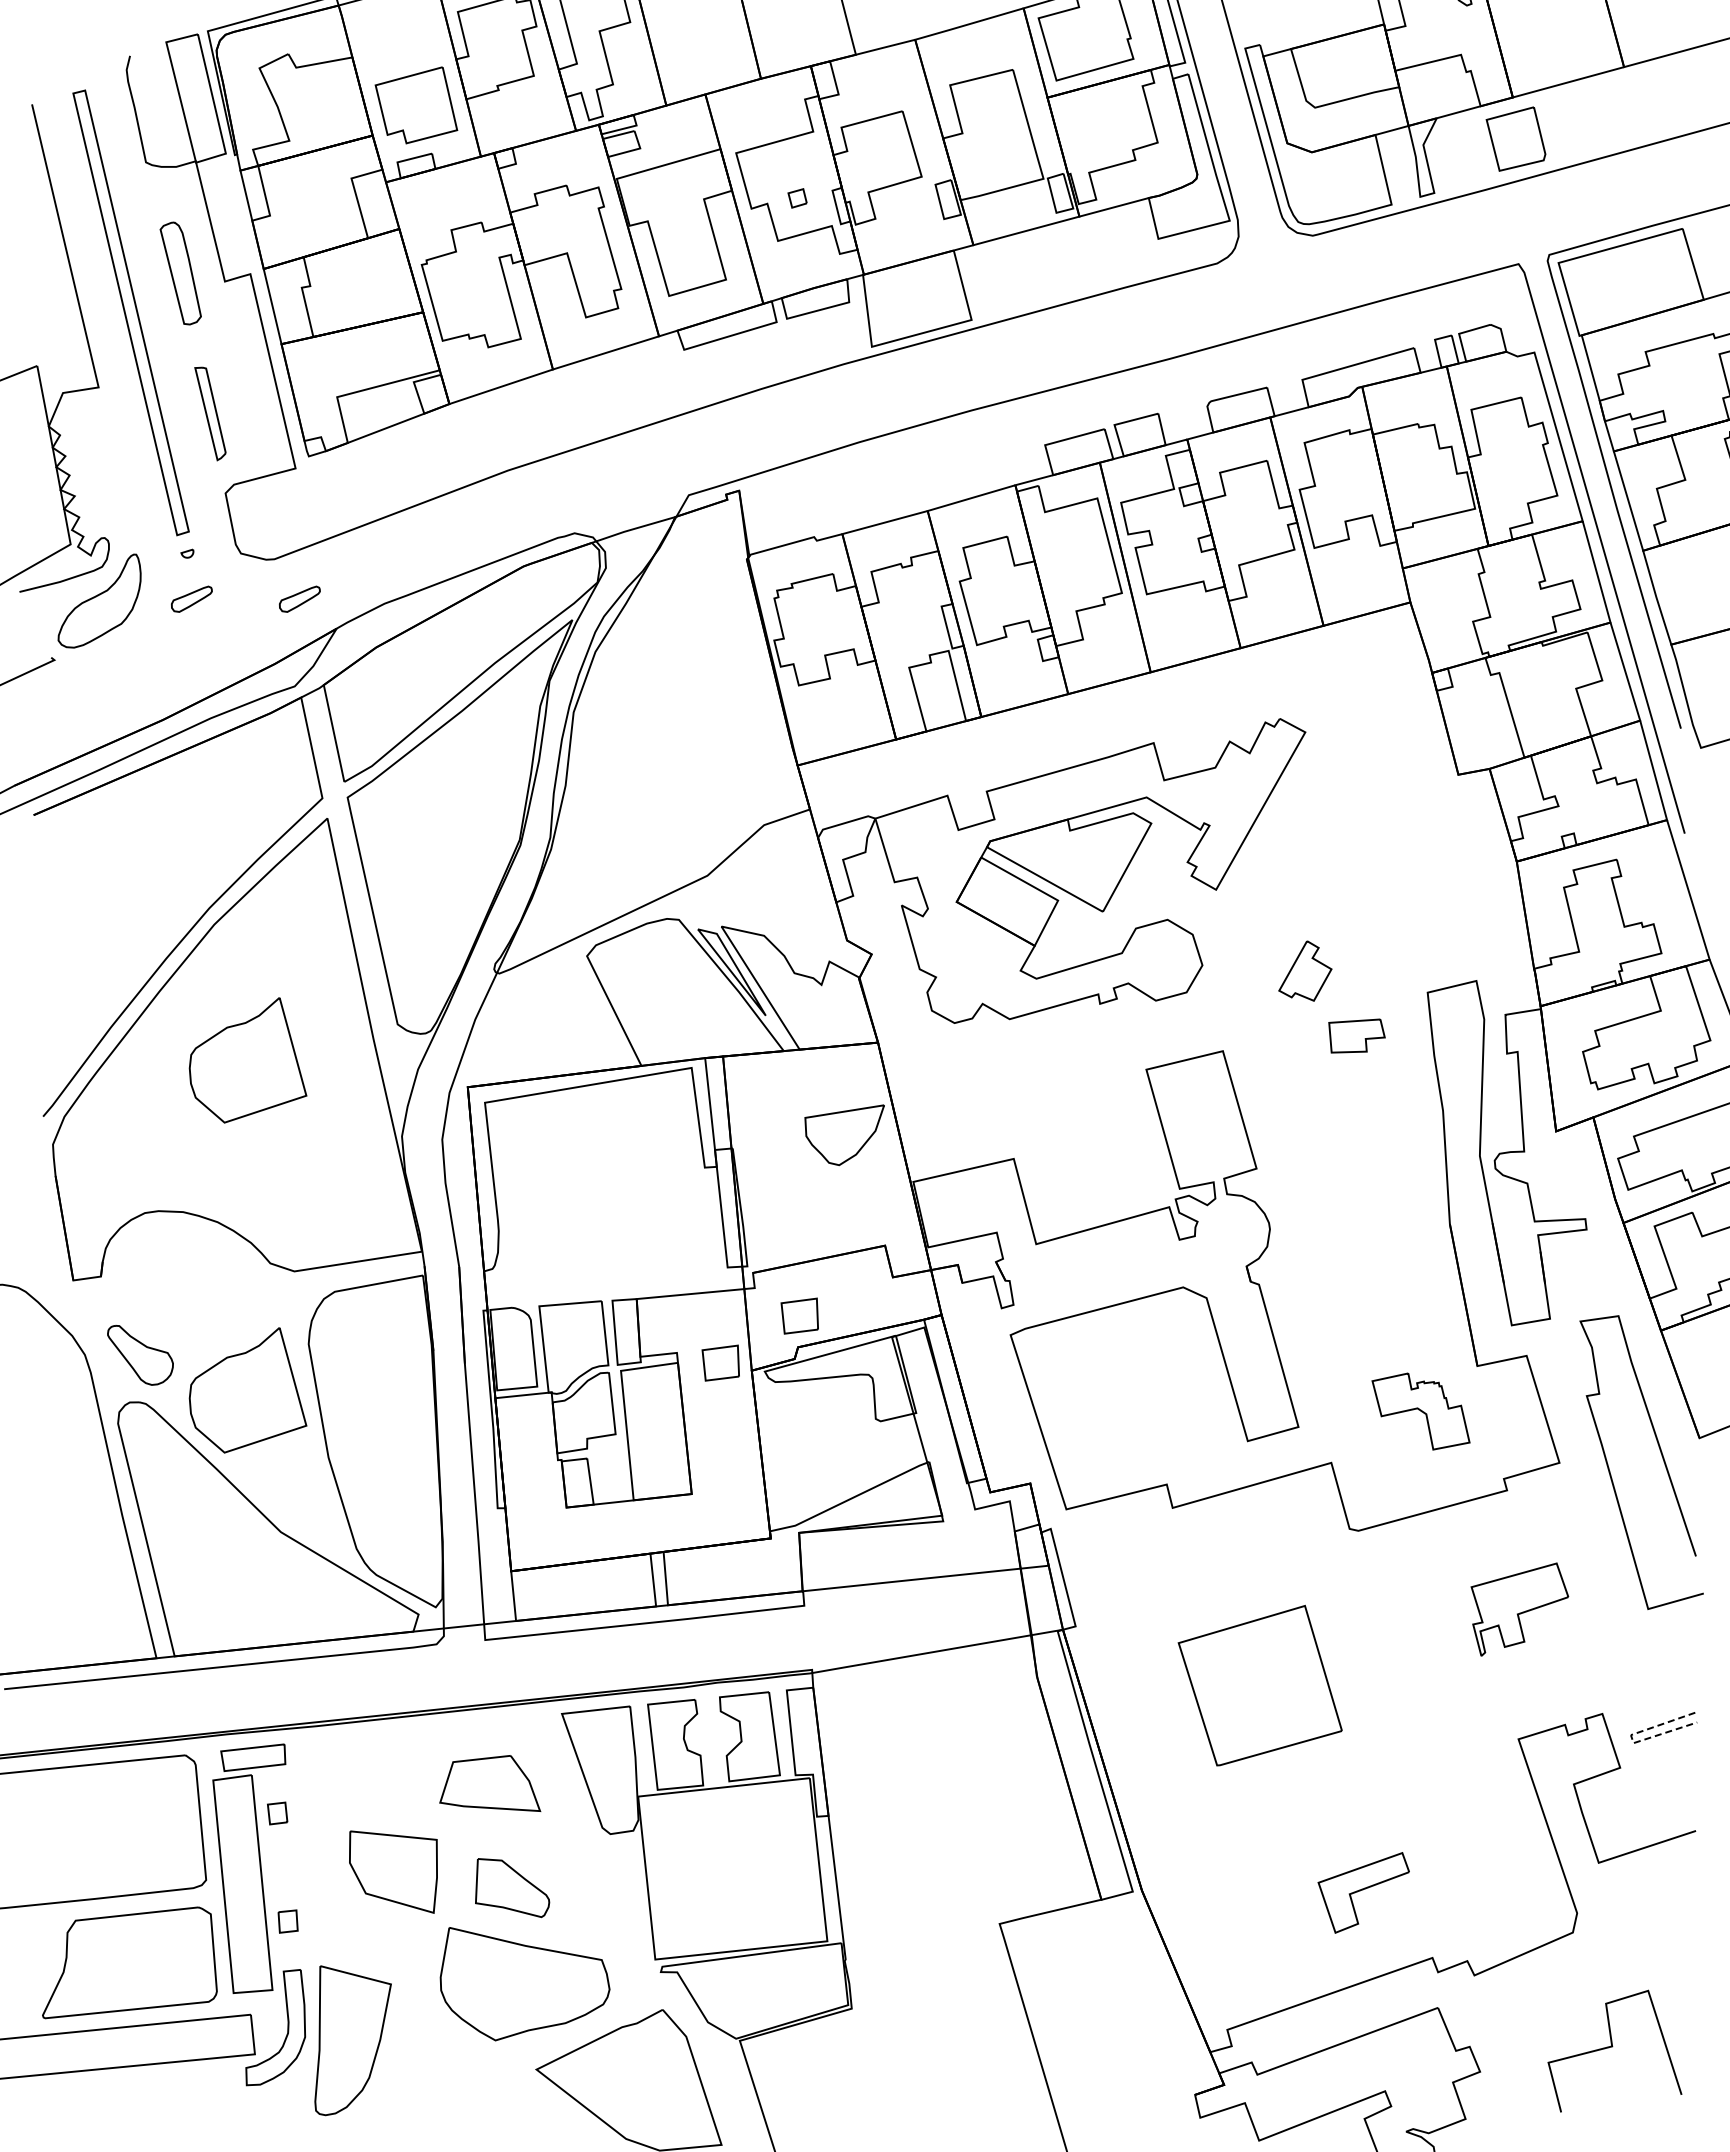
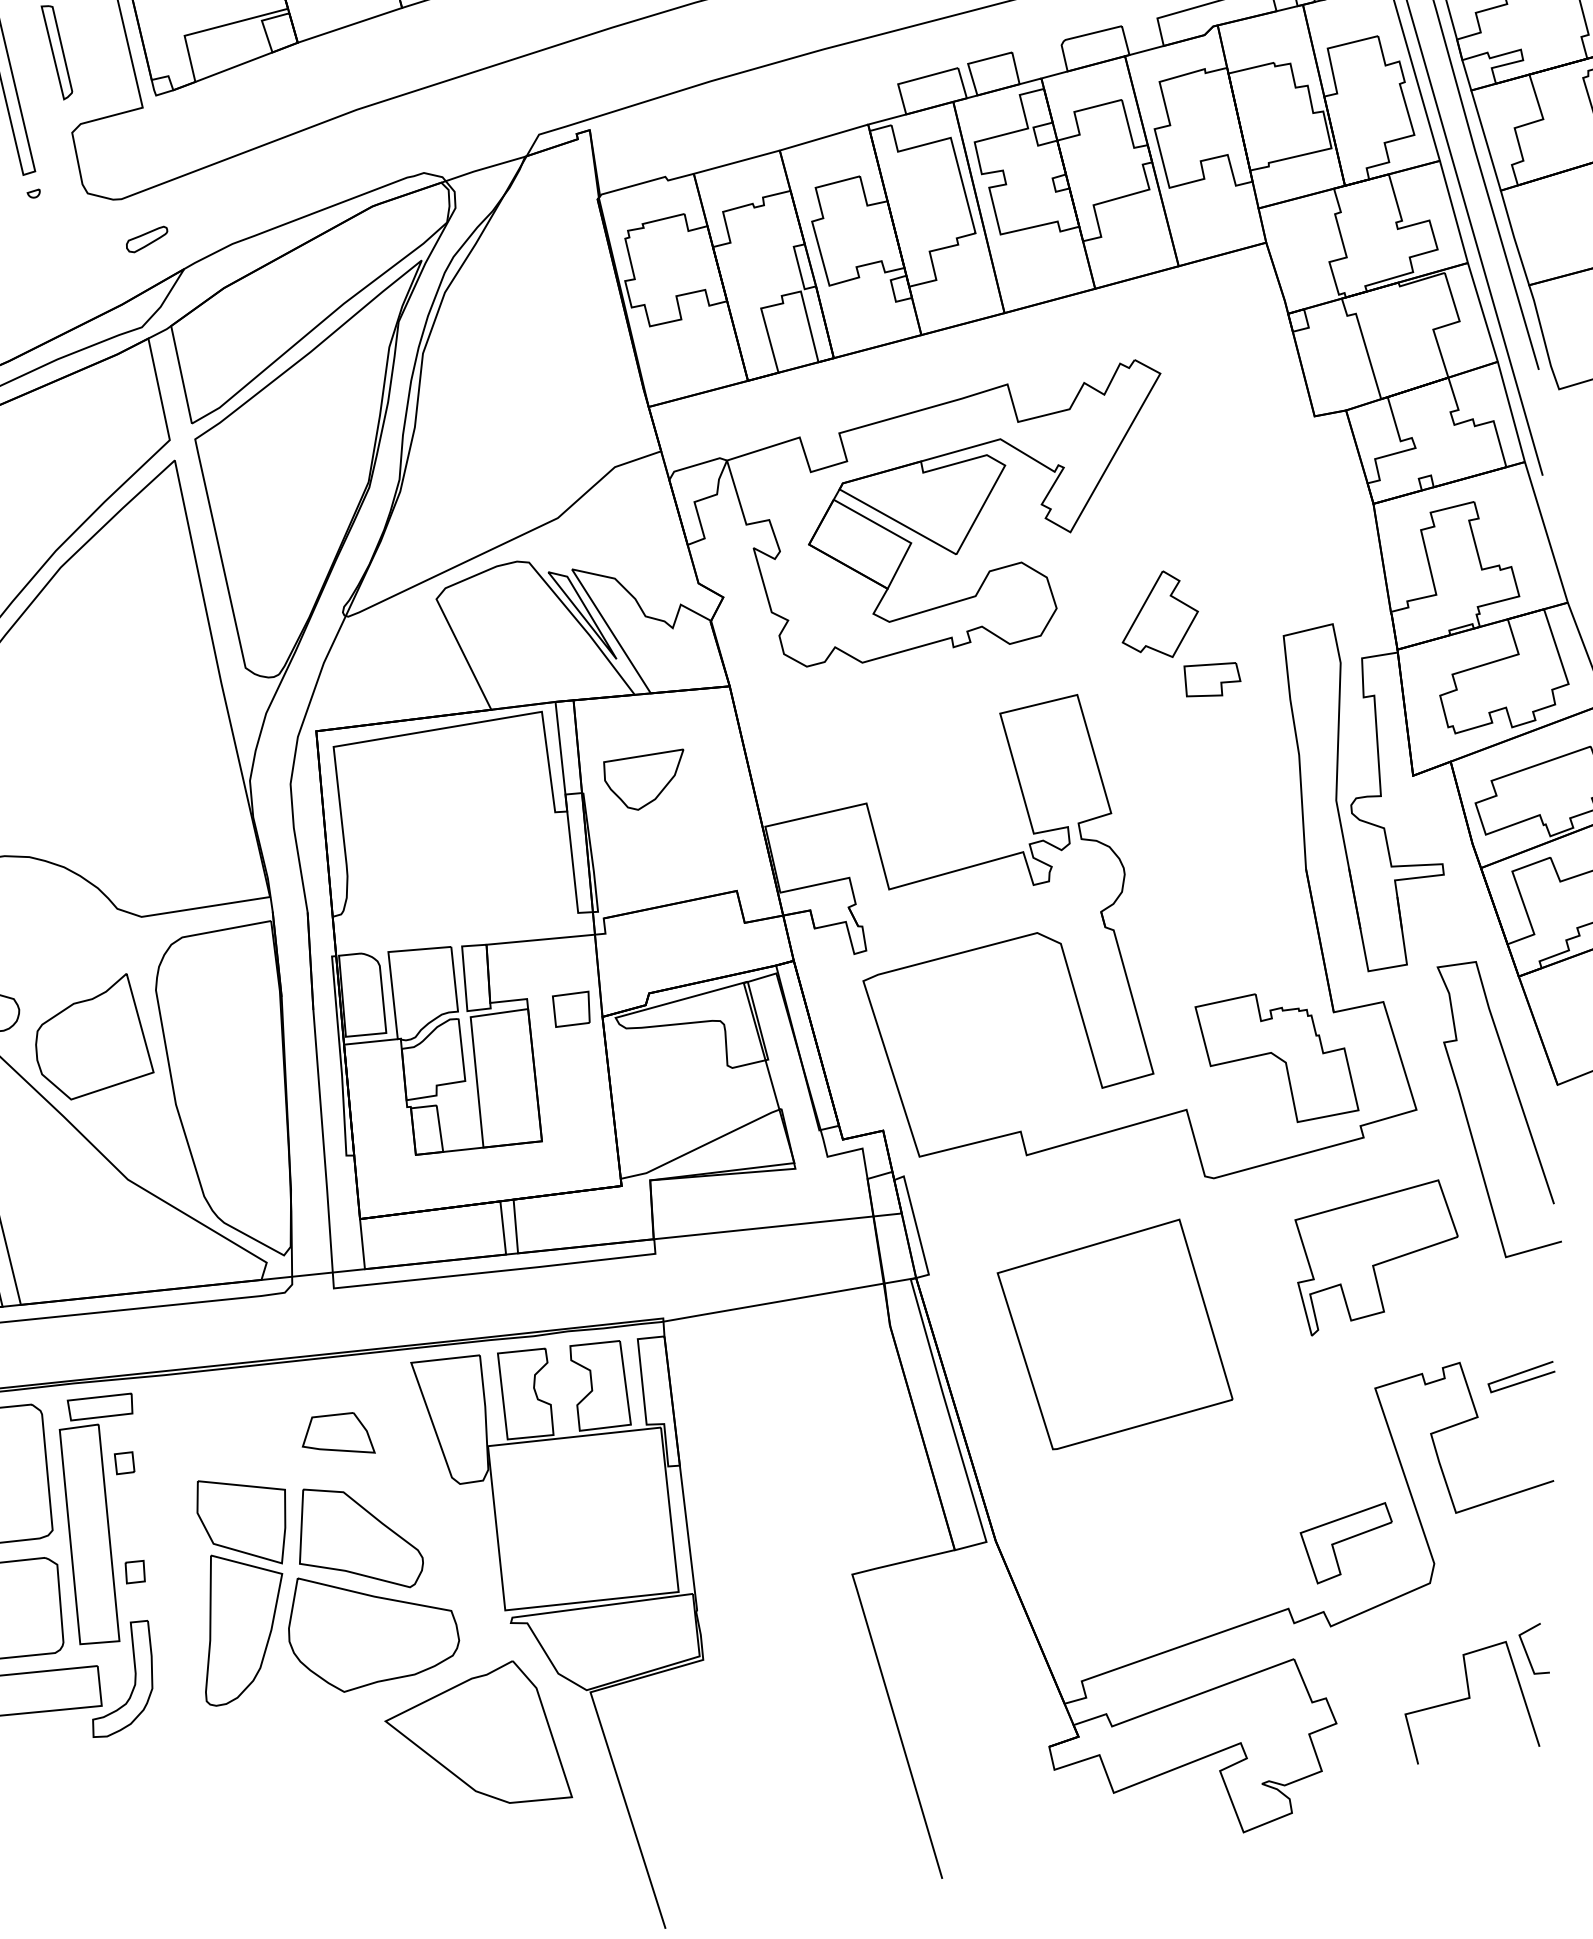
part: (191, 598) -> (37, 238), removed
part: (1305, 970) -> (1160, 613), size x1.43
part: (247, 1060) -> (94, 704), removed
part: (844, 1135) -> (643, 779), moved
part: (799, 1315) -> (650, 961), removed
part: (1420, 1411) -> (1276, 1058), size x1.67
part: (1519, 1609) -> (1376, 1257), size x1.67
part: (1259, 1685) -> (1114, 1334), size x1.43
line: (1632, 1738) -> (1490, 1387), dashed -> solid
part: (489, 1782) -> (338, 1431), size x0.71
part: (512, 1887) -> (361, 1537), size x1.67
part: (1363, 1892) -> (1345, 1542), moved
line: (1668, 1998) -> (1526, 1649), added
part: (352, 2040) -> (243, 1630), moved

